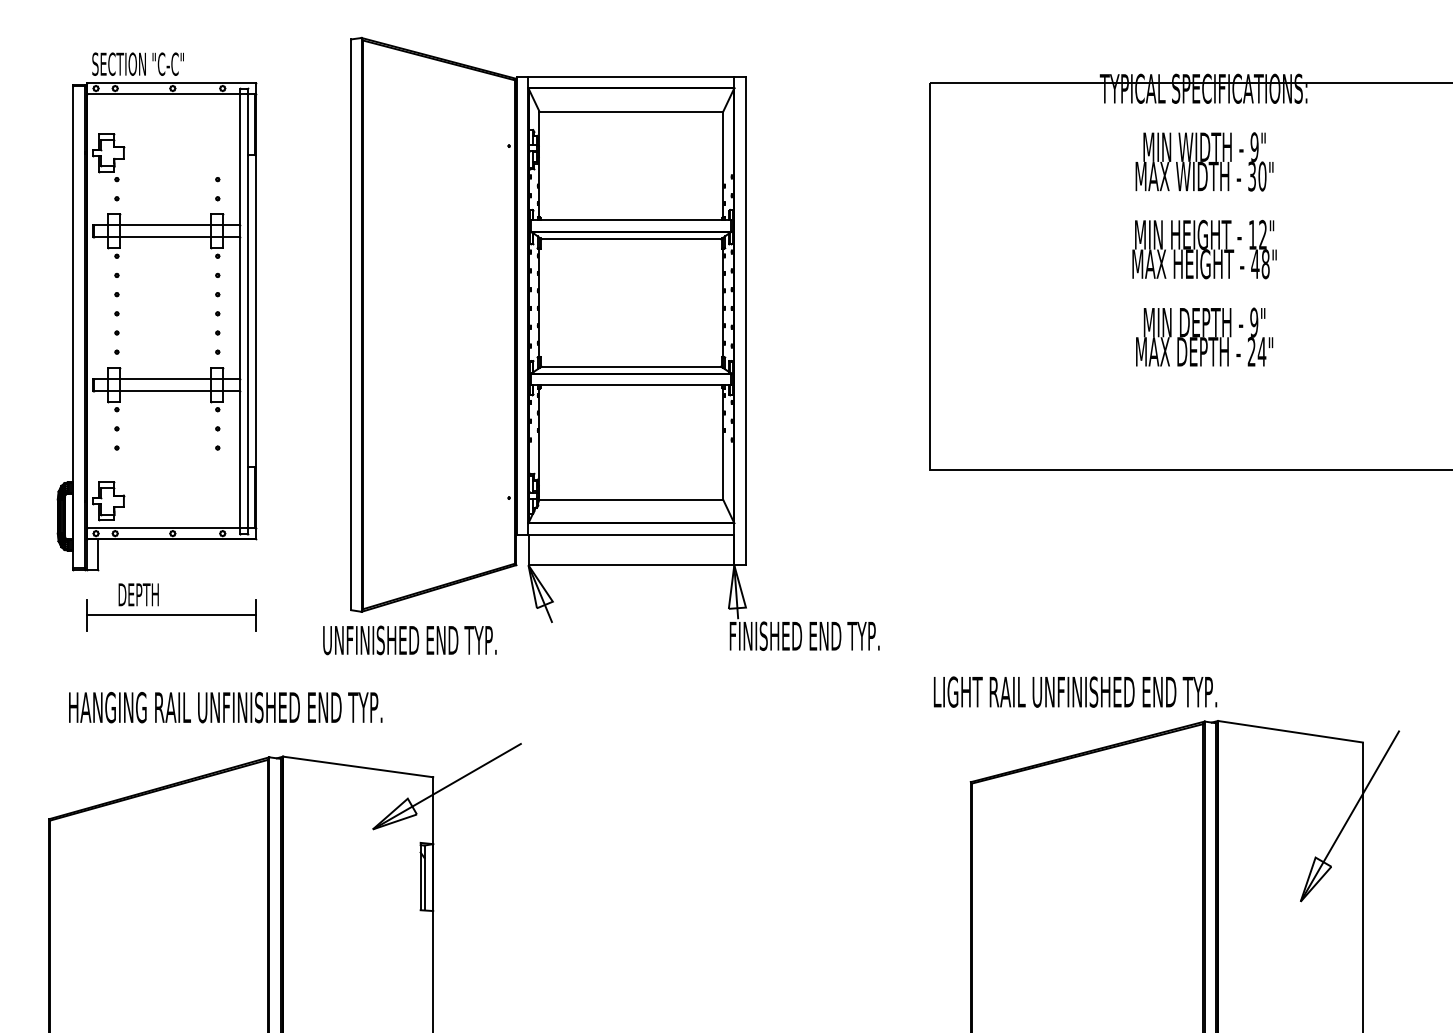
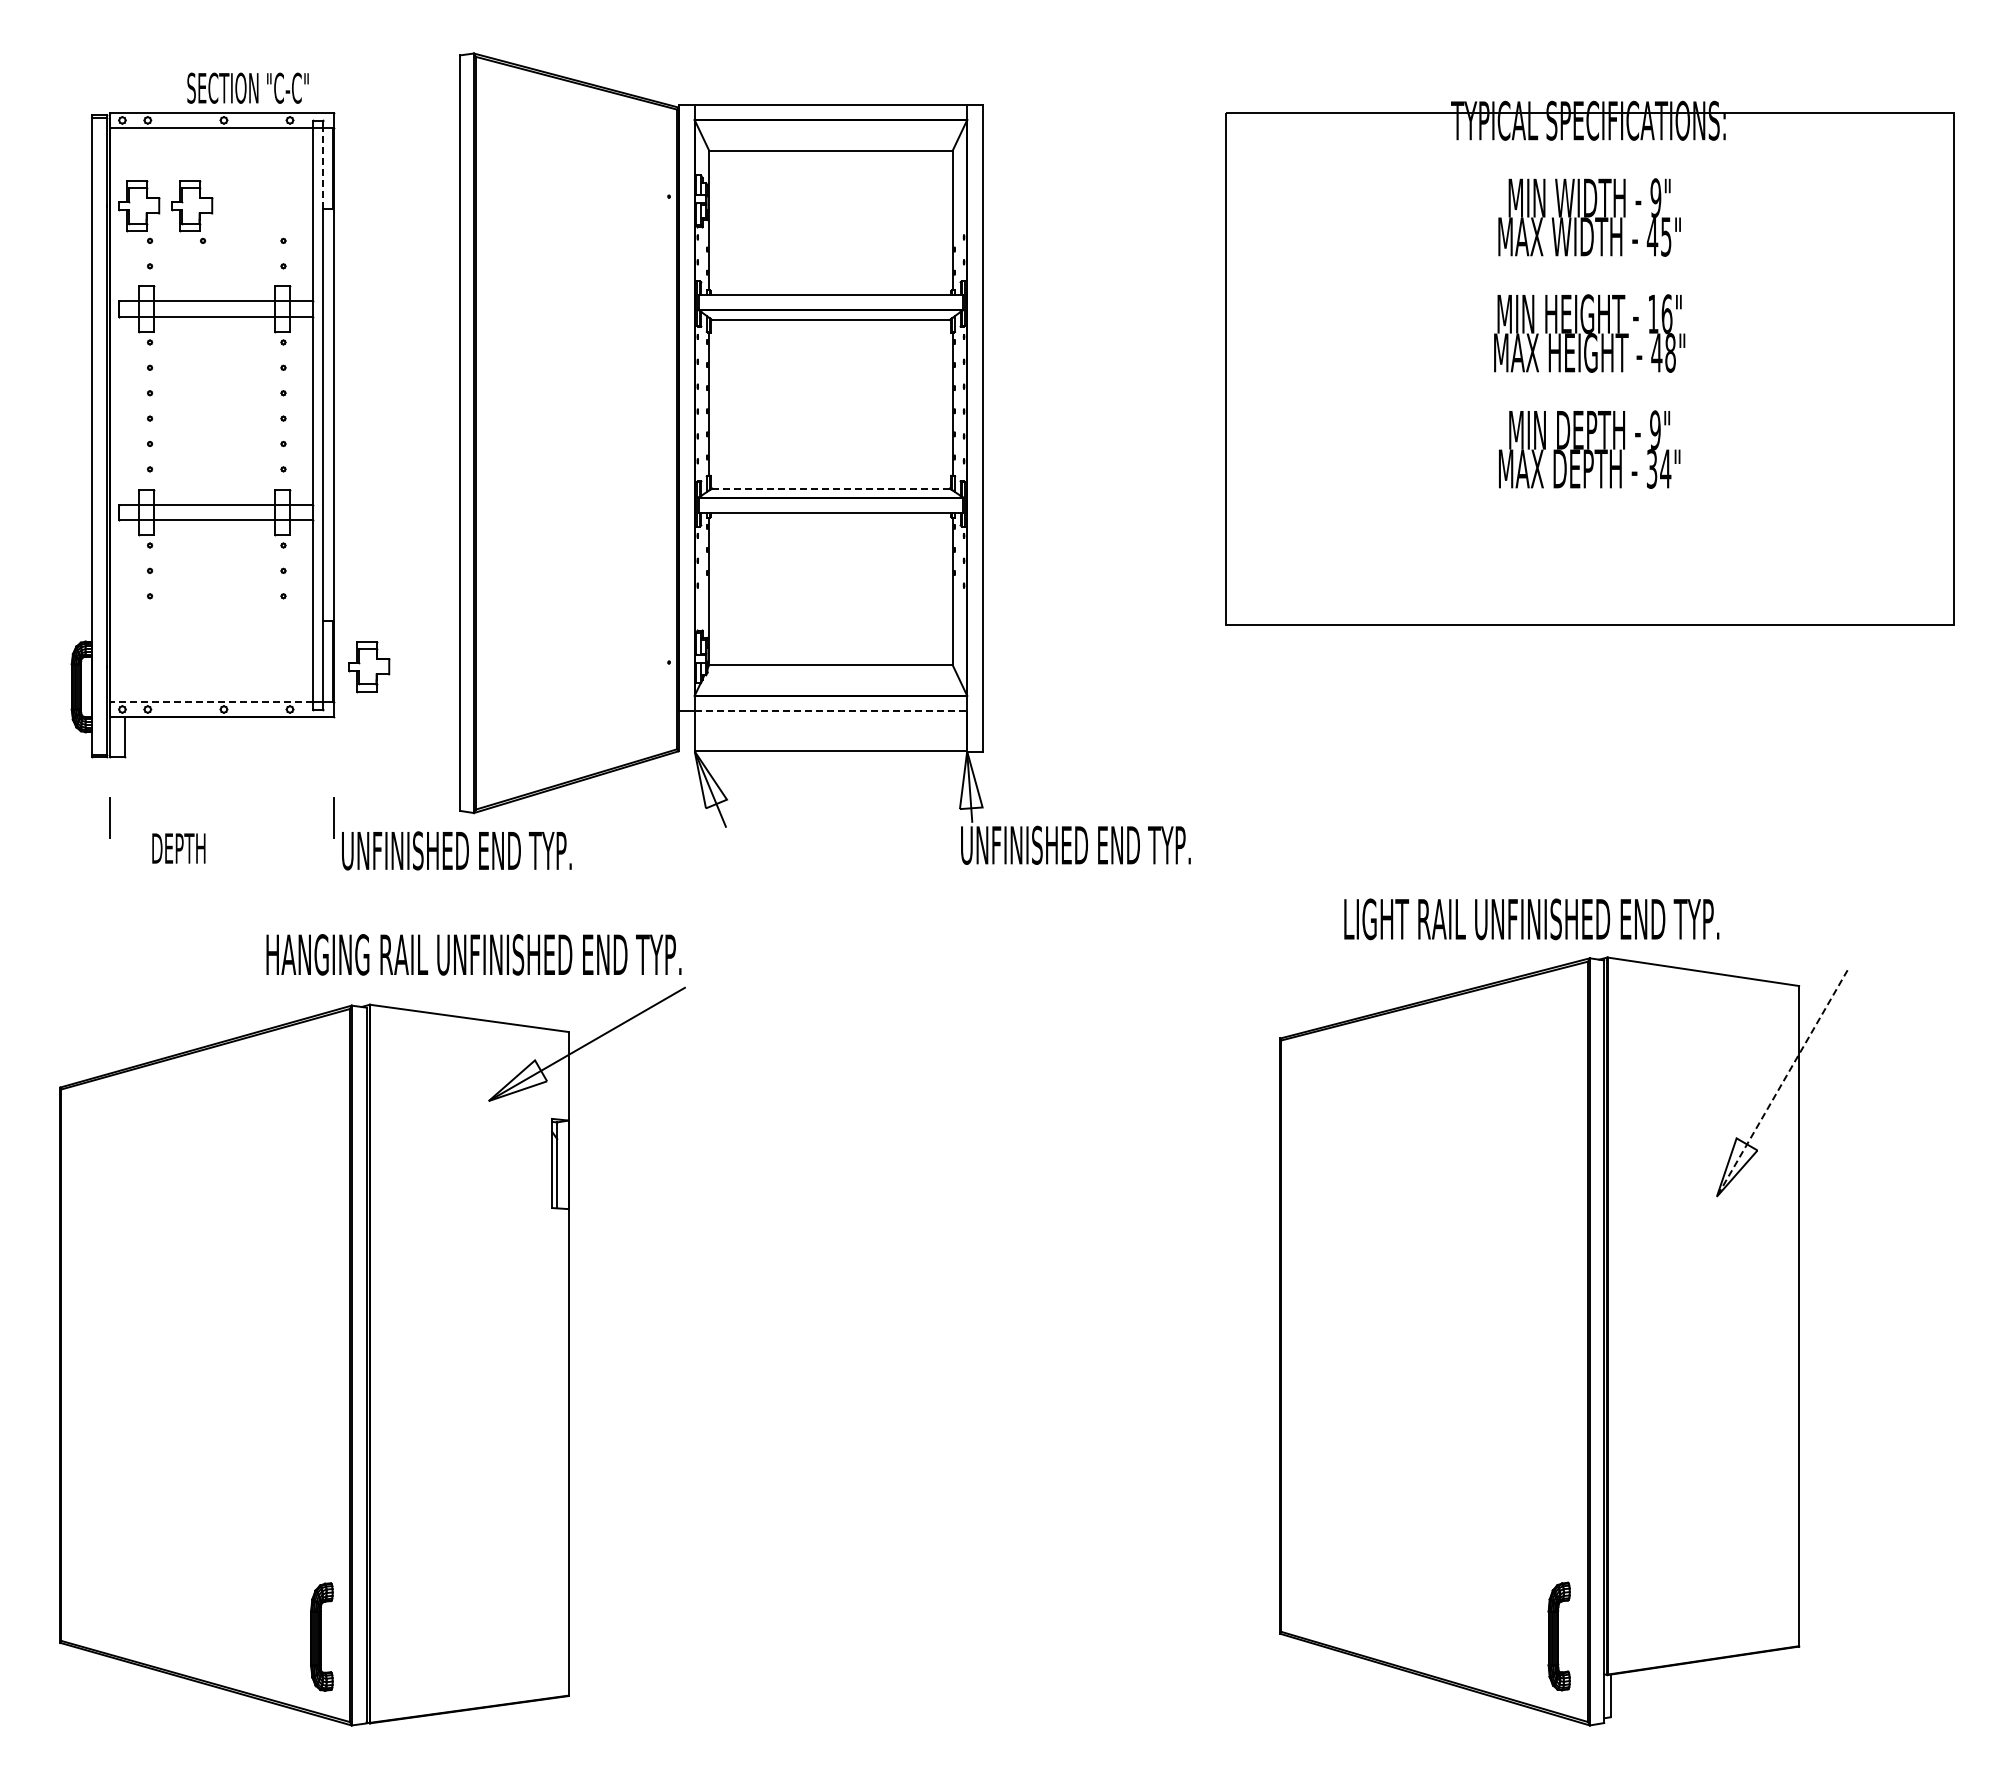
text: (137, 63) -> (247, 87), moved
line: (248, 124) -> (323, 167), solid -> dashed
part: (149, 157) -> (192, 211), added
text: (1256, 176) -> (1658, 236), 30" -> 45"
text: (1262, 235) -> (1666, 314), 12" -> 16"
text: (1251, 351) -> (1651, 468), 24" -> 34"
line: (631, 366) -> (830, 488), solid -> dashed
part: (108, 501) -> (369, 667), moved
line: (162, 527) -> (210, 701), solid -> dashed
line: (631, 535) -> (831, 711), solid -> dashed
text: (138, 594) -> (178, 848), moved
line: (170, 615) -> (221, 817), removed
text: (816, 635) -> (1075, 844), FINISHED END TYP. -> UNFINISHED END TYP.
text: (409, 640) -> (456, 850), moved
text: (1075, 692) -> (1531, 919), moved
text: (225, 707) -> (473, 954), moved
line: (1350, 816) -> (1782, 1083), solid -> dashed

